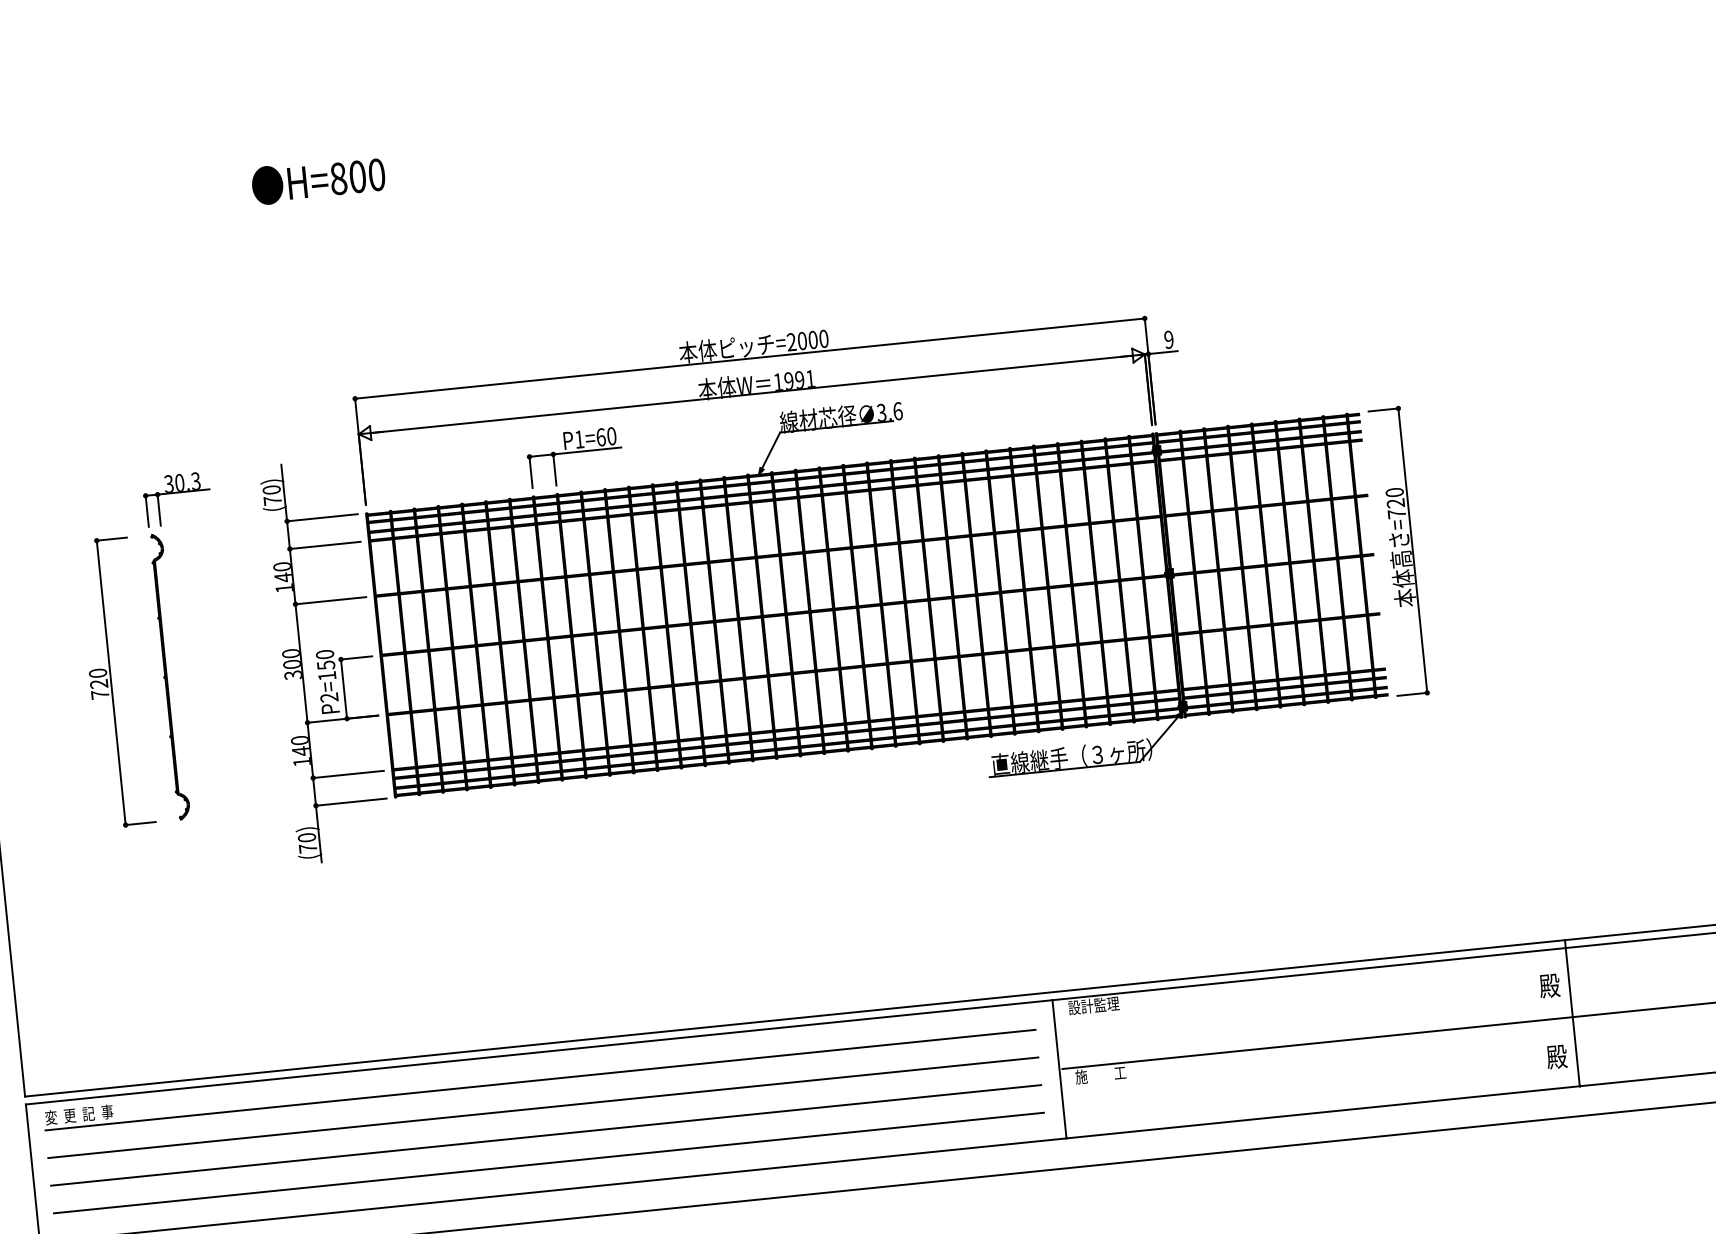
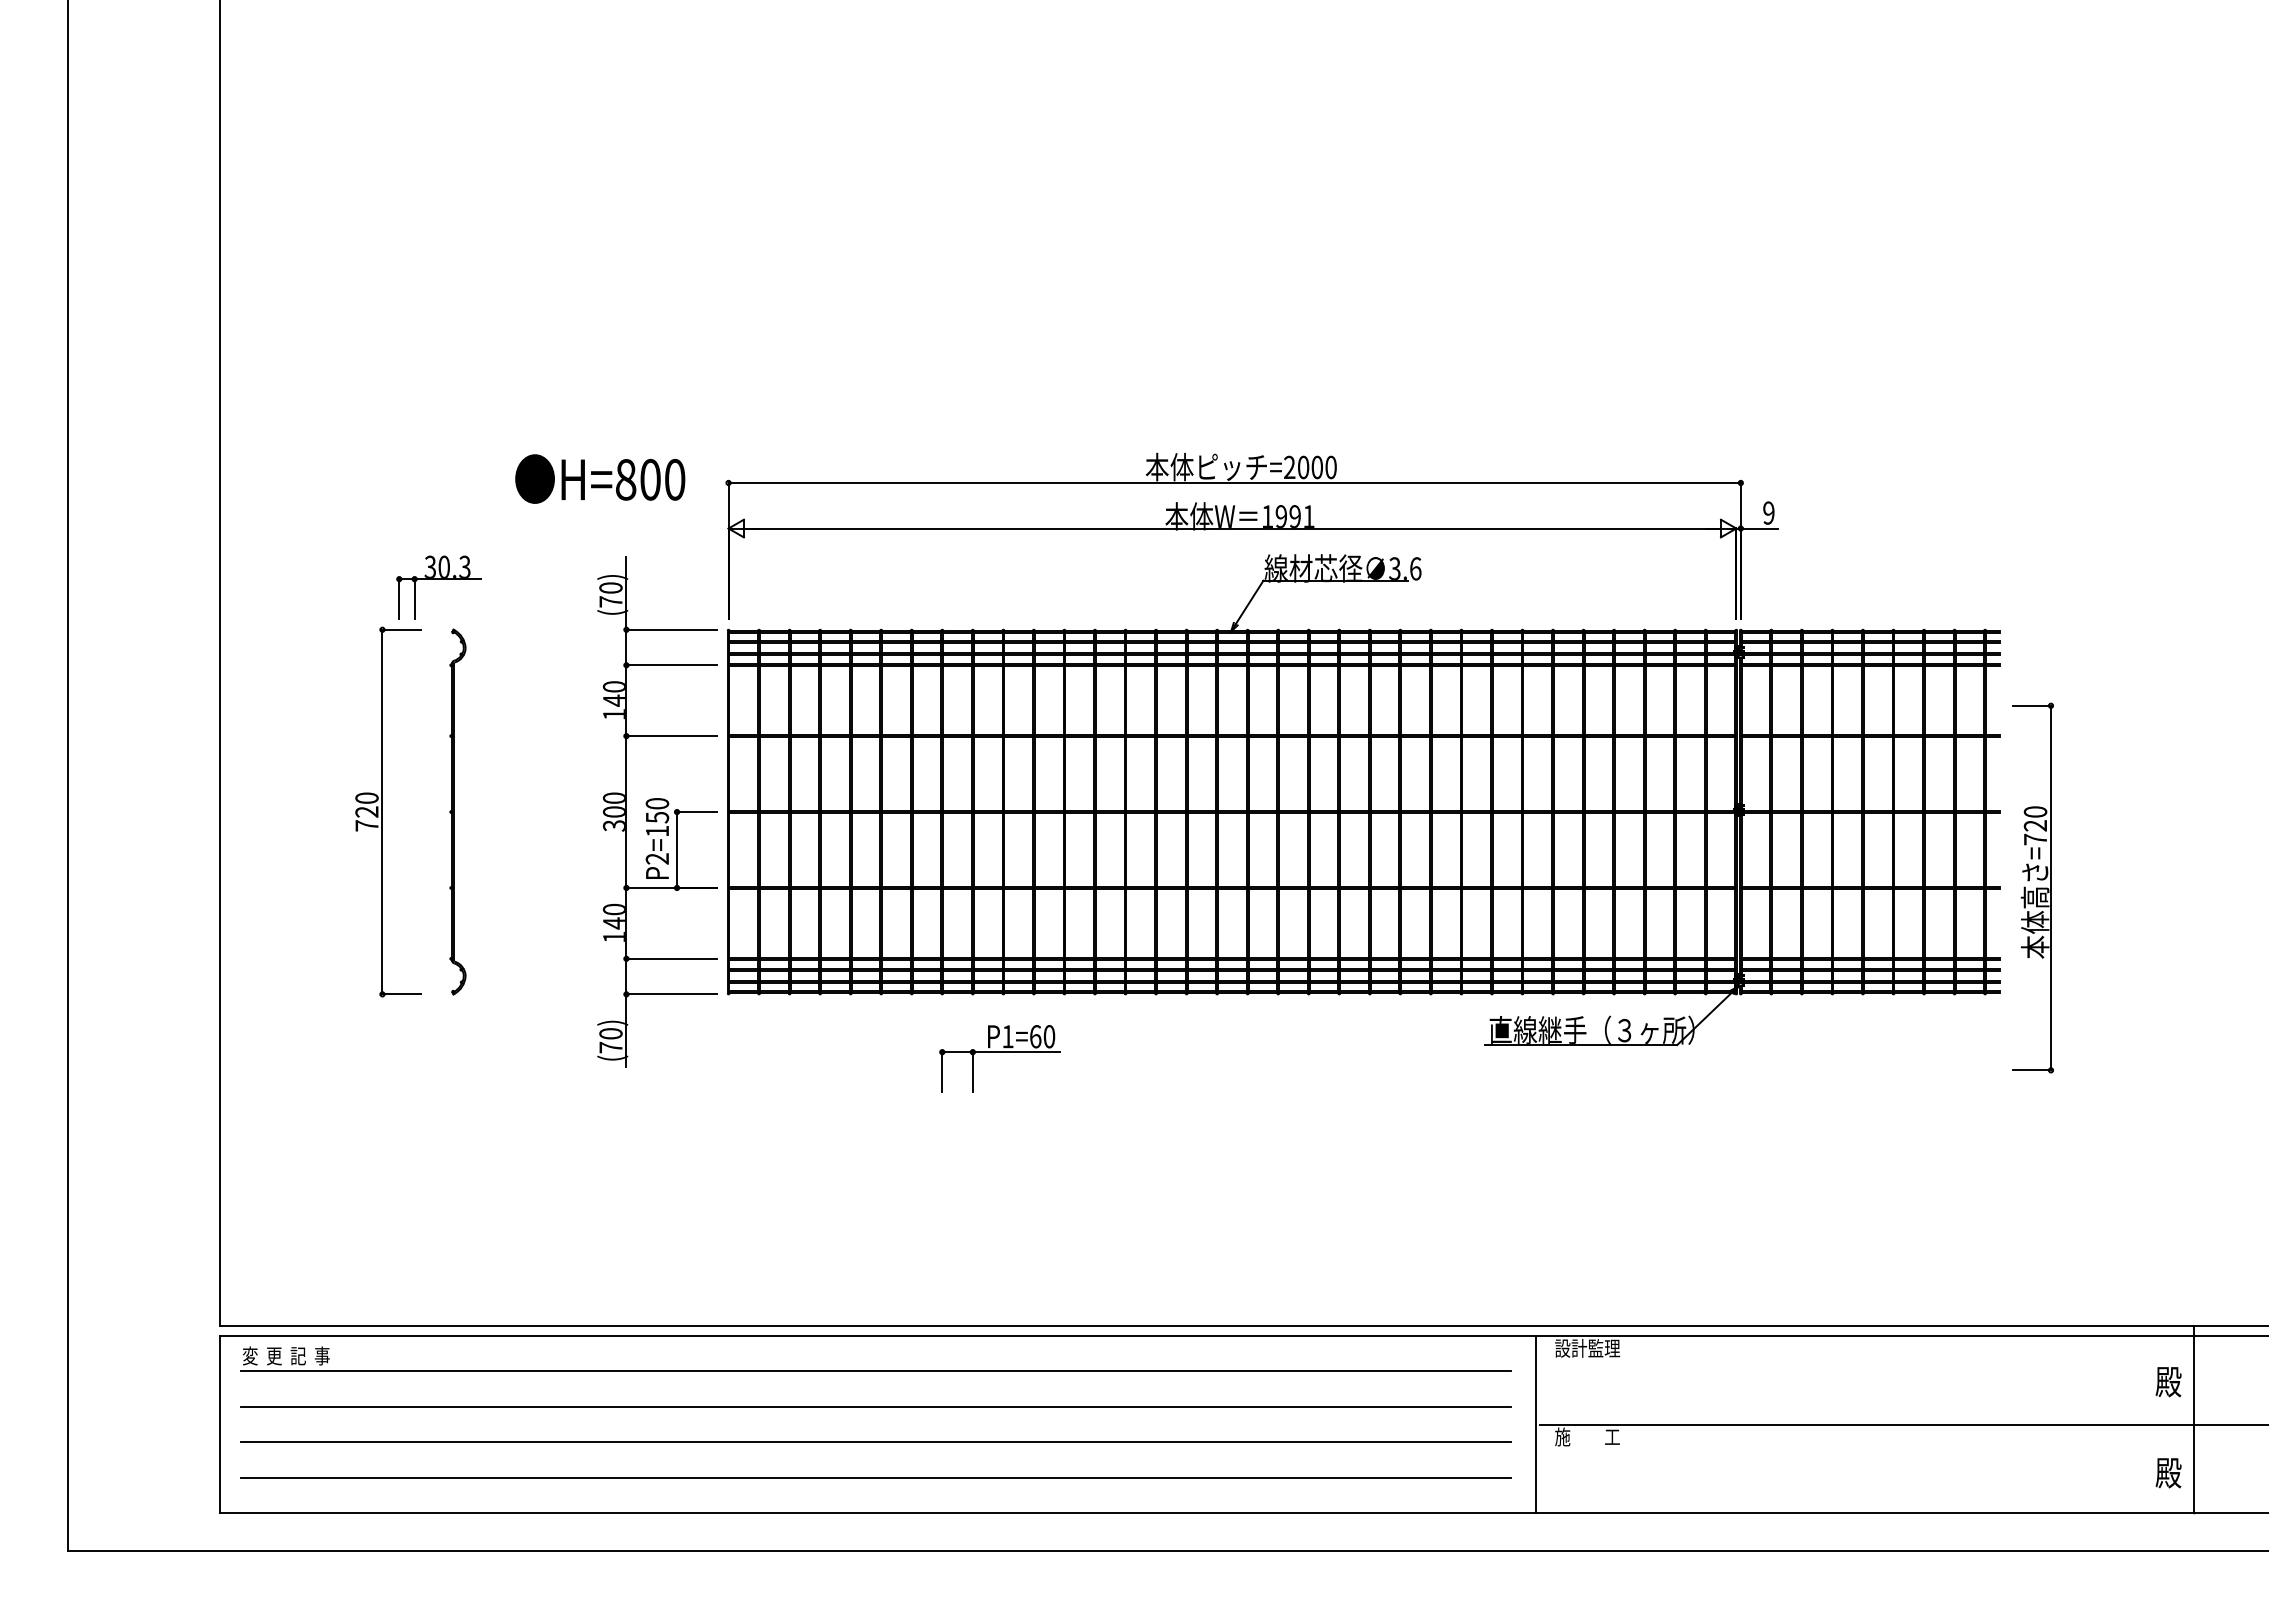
text: (318, 179) -> (600, 478), moved
part: (574, 457) -> (999, 1058), moved
part: (176, 492) -> (438, 579), moved
part: (1398, 551) -> (2032, 887), moved

